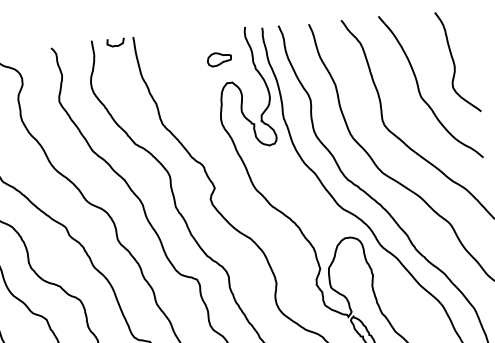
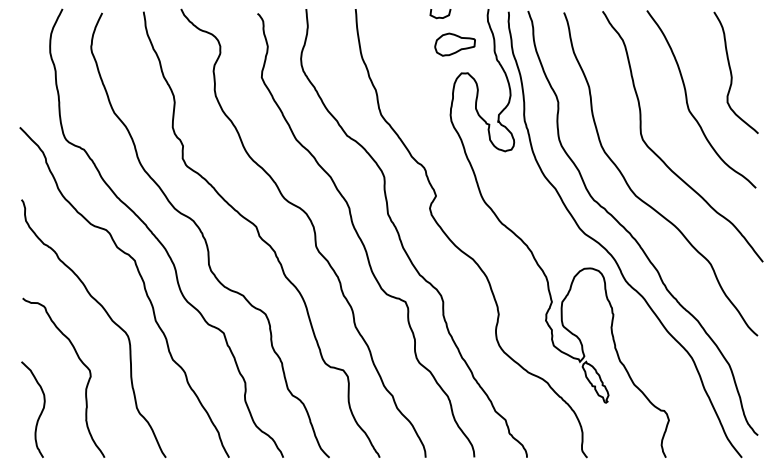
curve: (115, 44) -> (439, 16), moved
part: (218, 59) -> (454, 44), size x1.43

